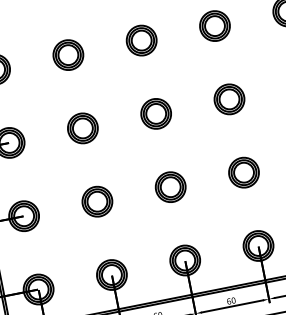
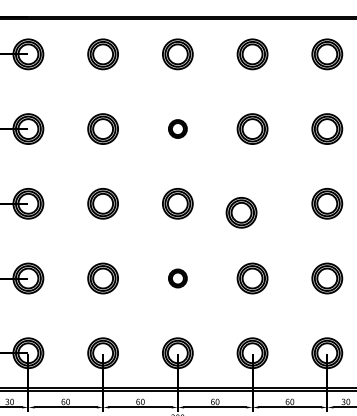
part: (141, 40) -> (177, 128), size x0.6
part: (229, 99) -> (241, 212), moved
part: (170, 187) -> (177, 278), size x0.6

